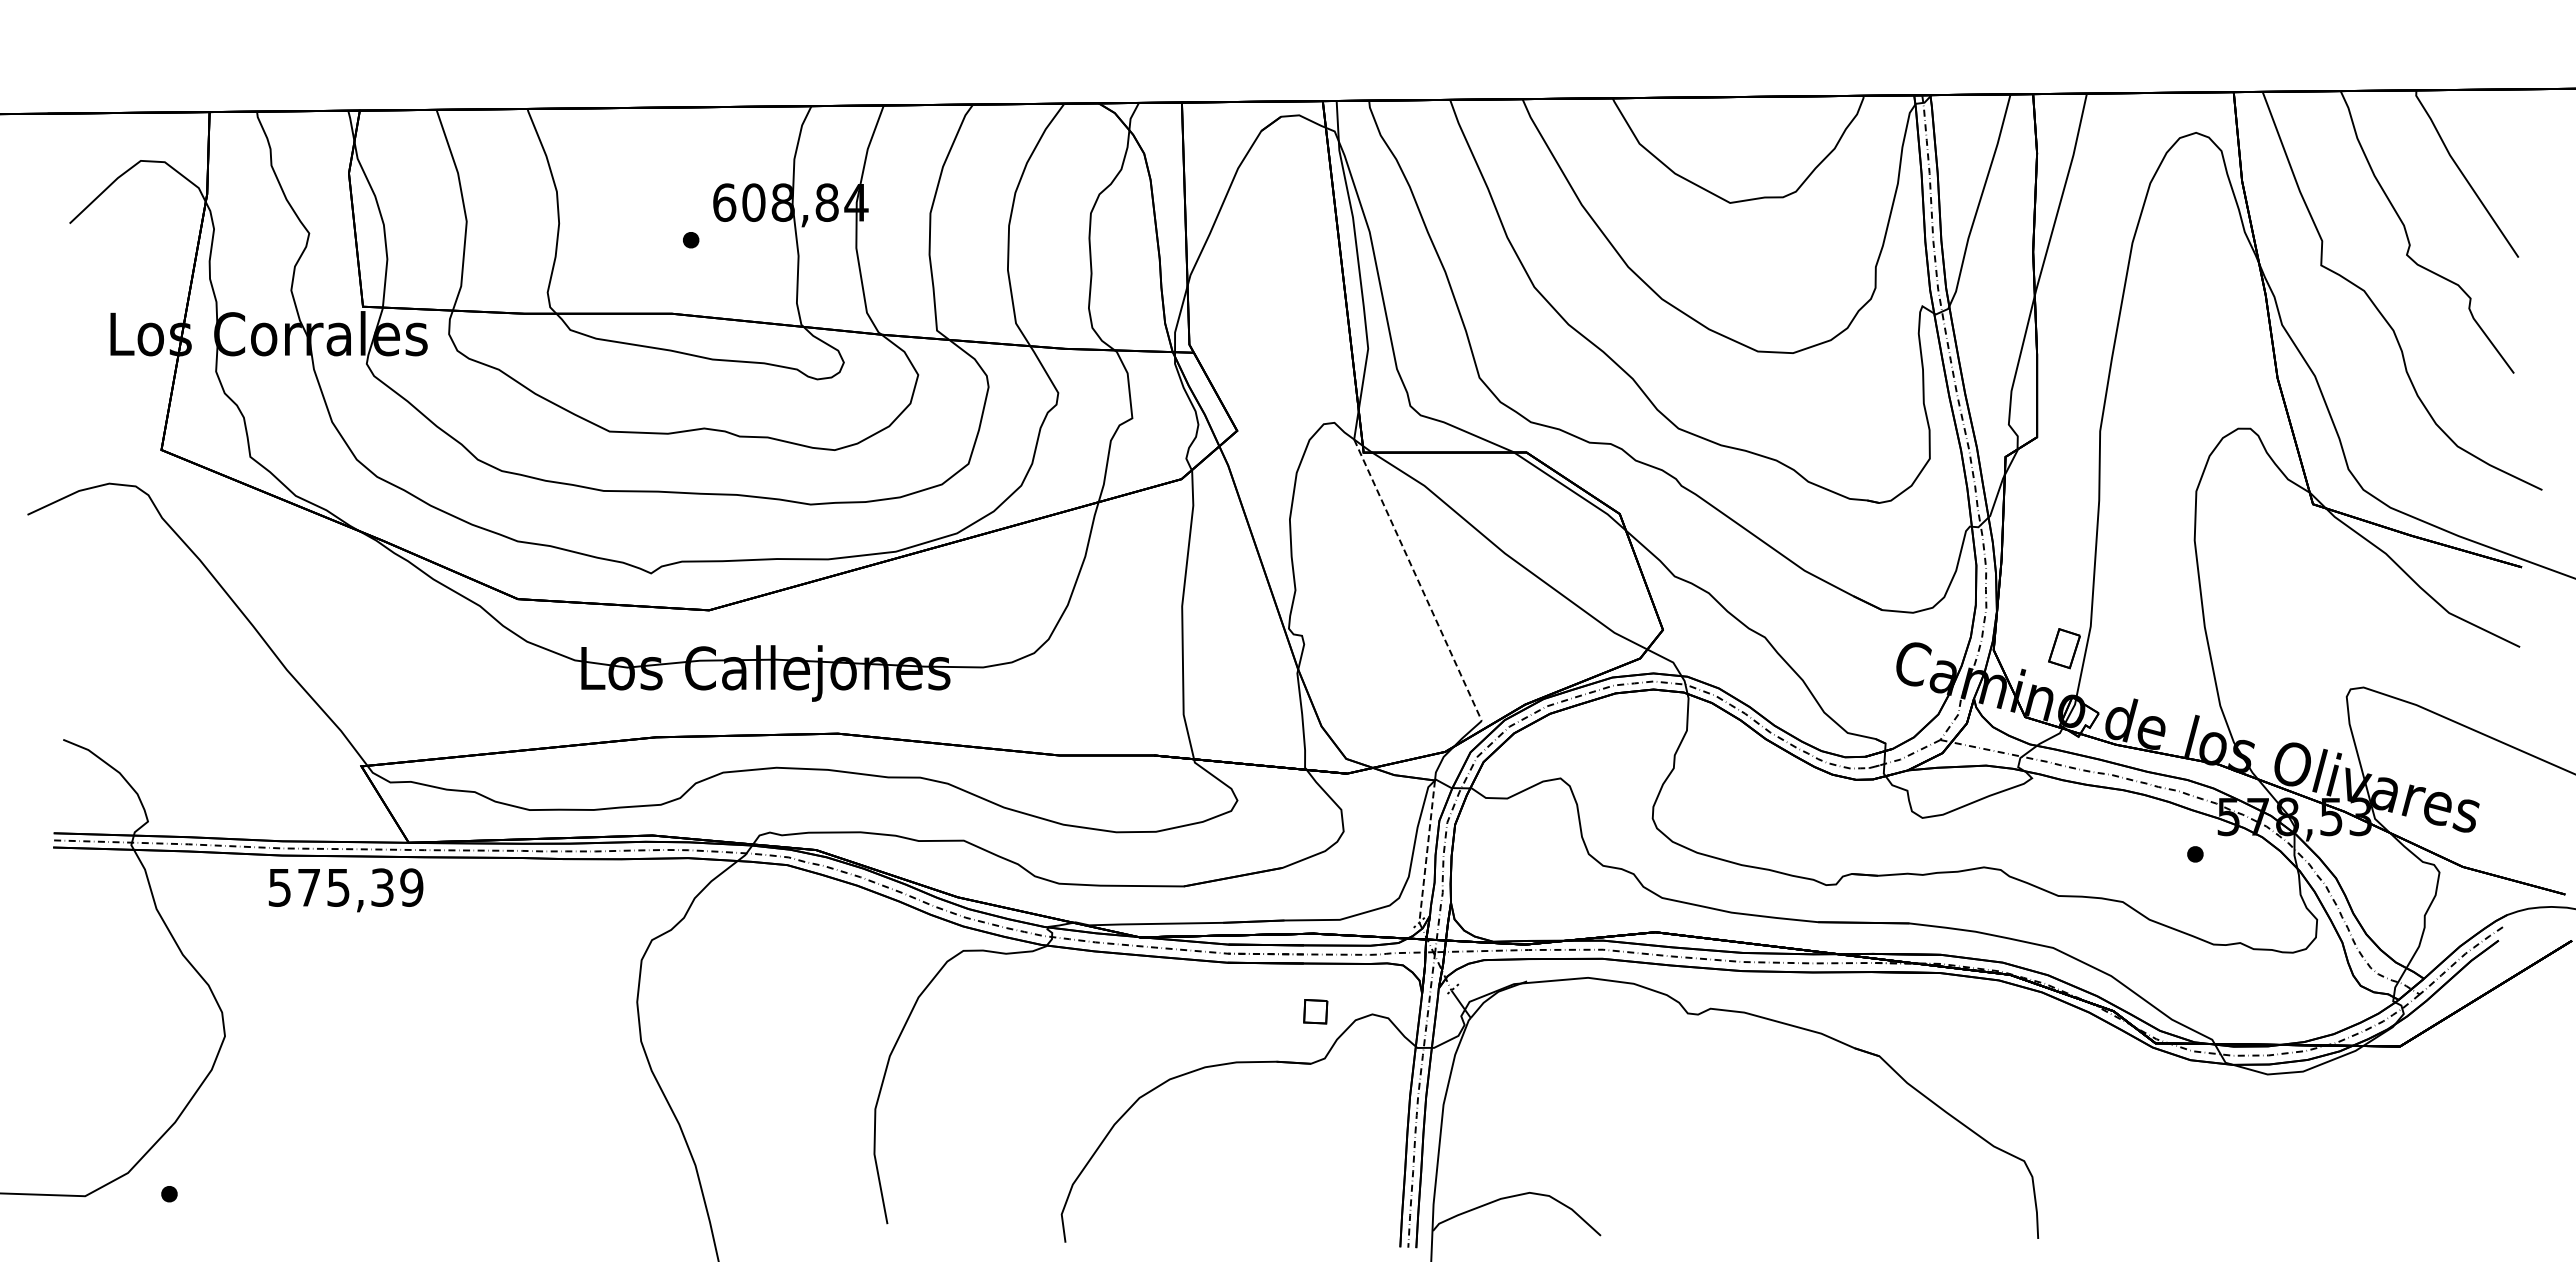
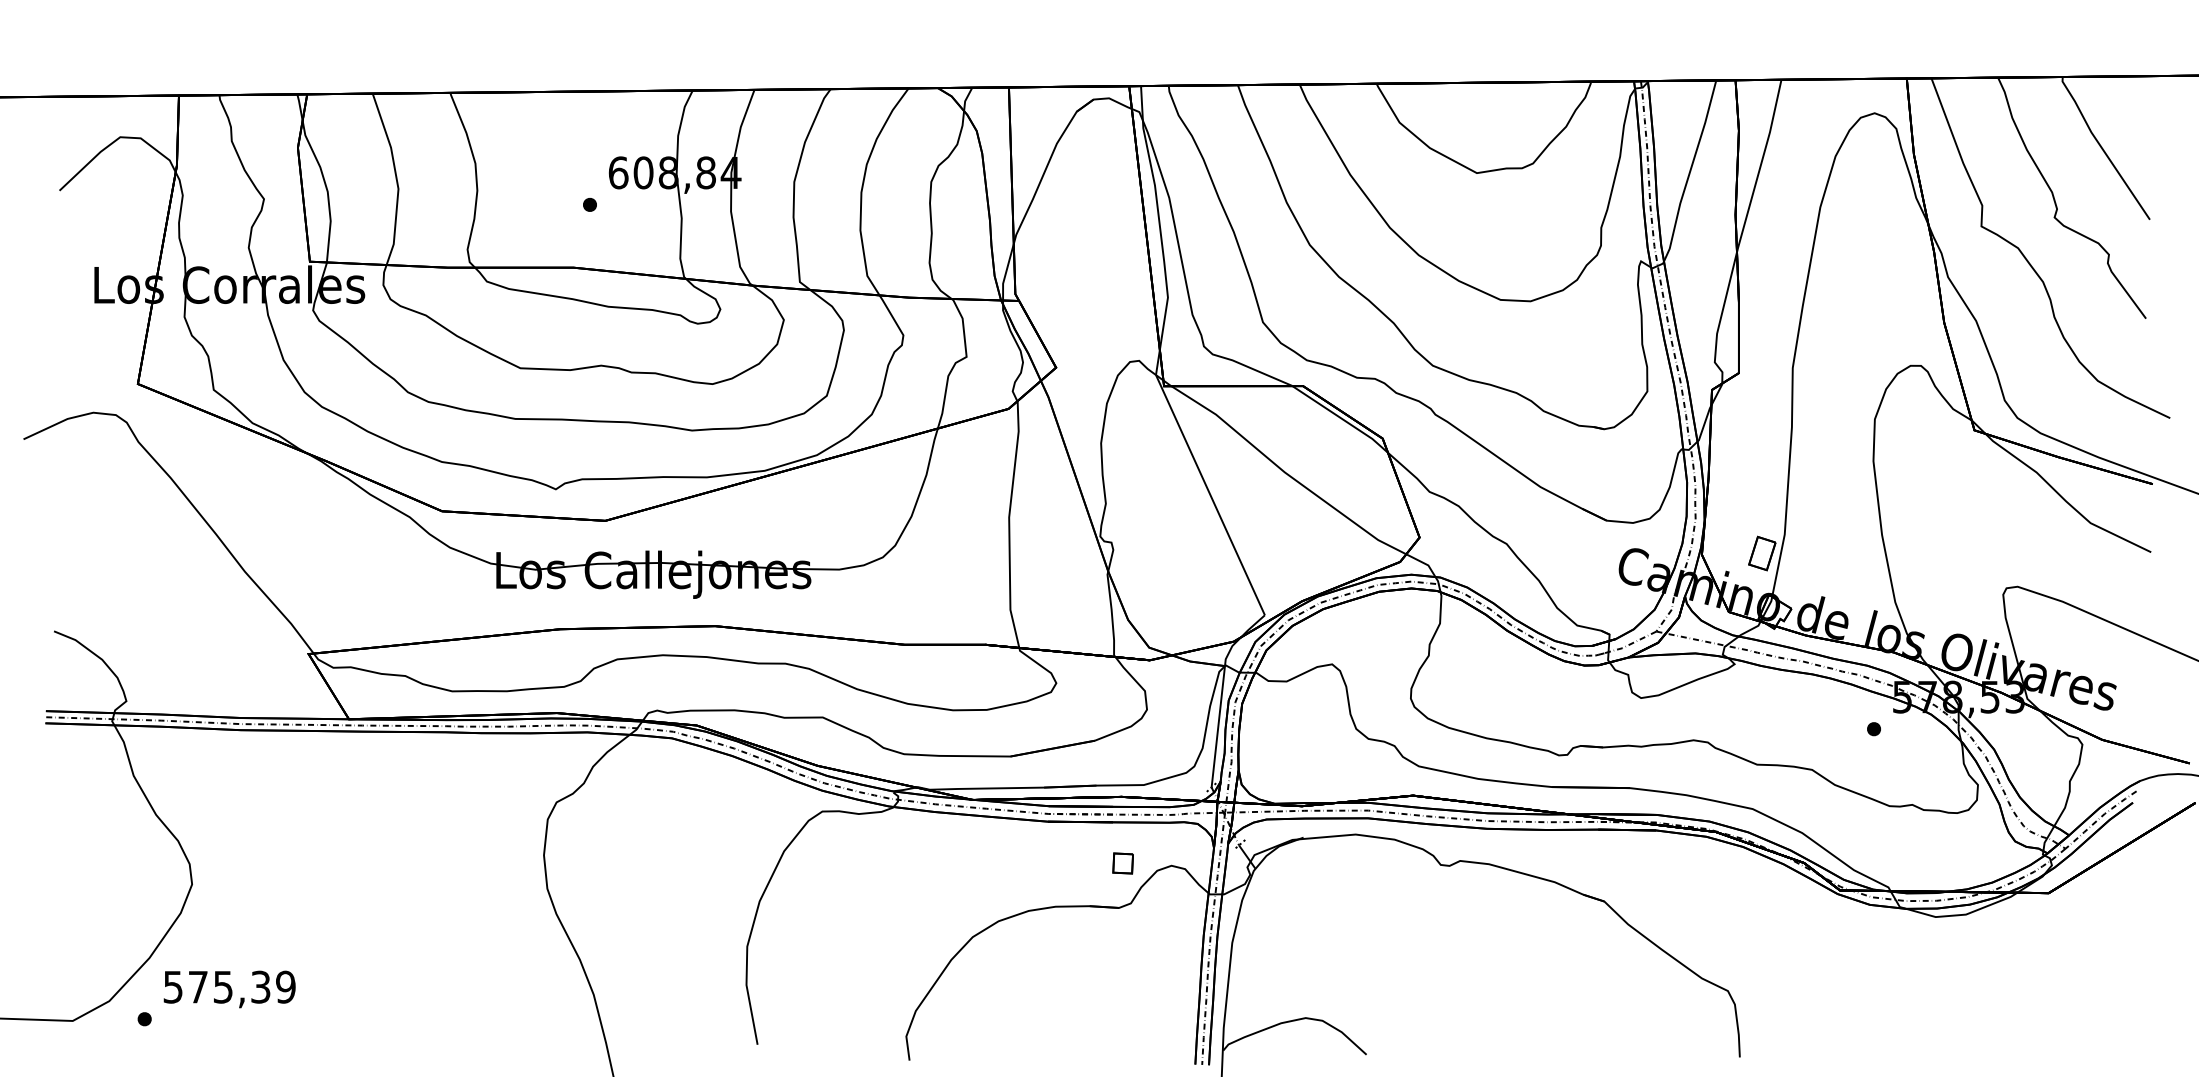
line: (1417, 580) -> (1210, 495), dashed -> solid
line: (1427, 852) -> (1218, 727), dashed -> solid
text: (345, 890) -> (229, 989), moved

